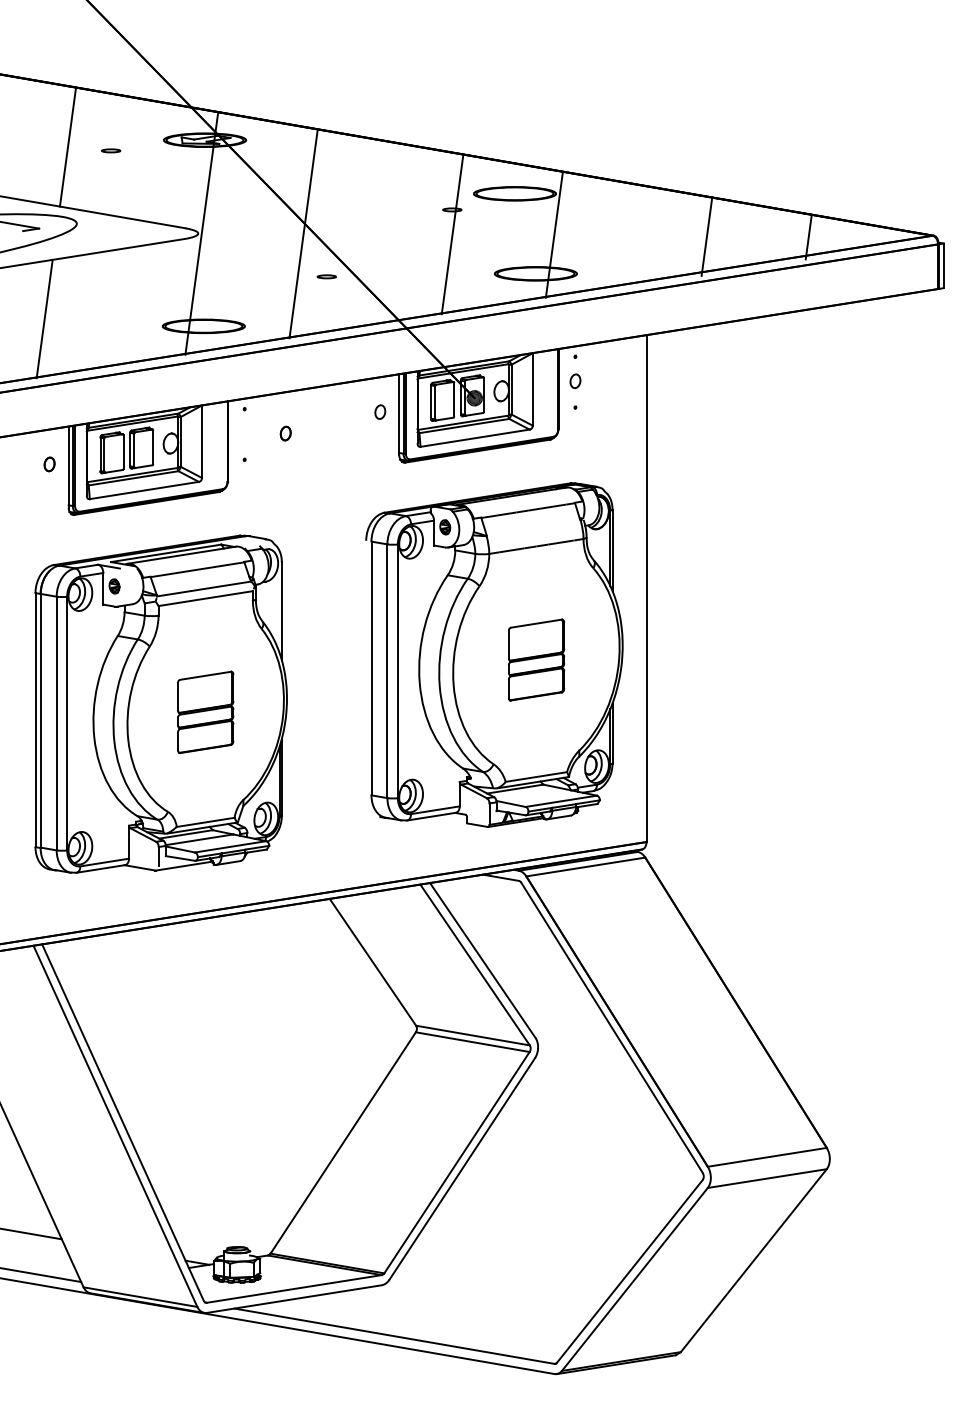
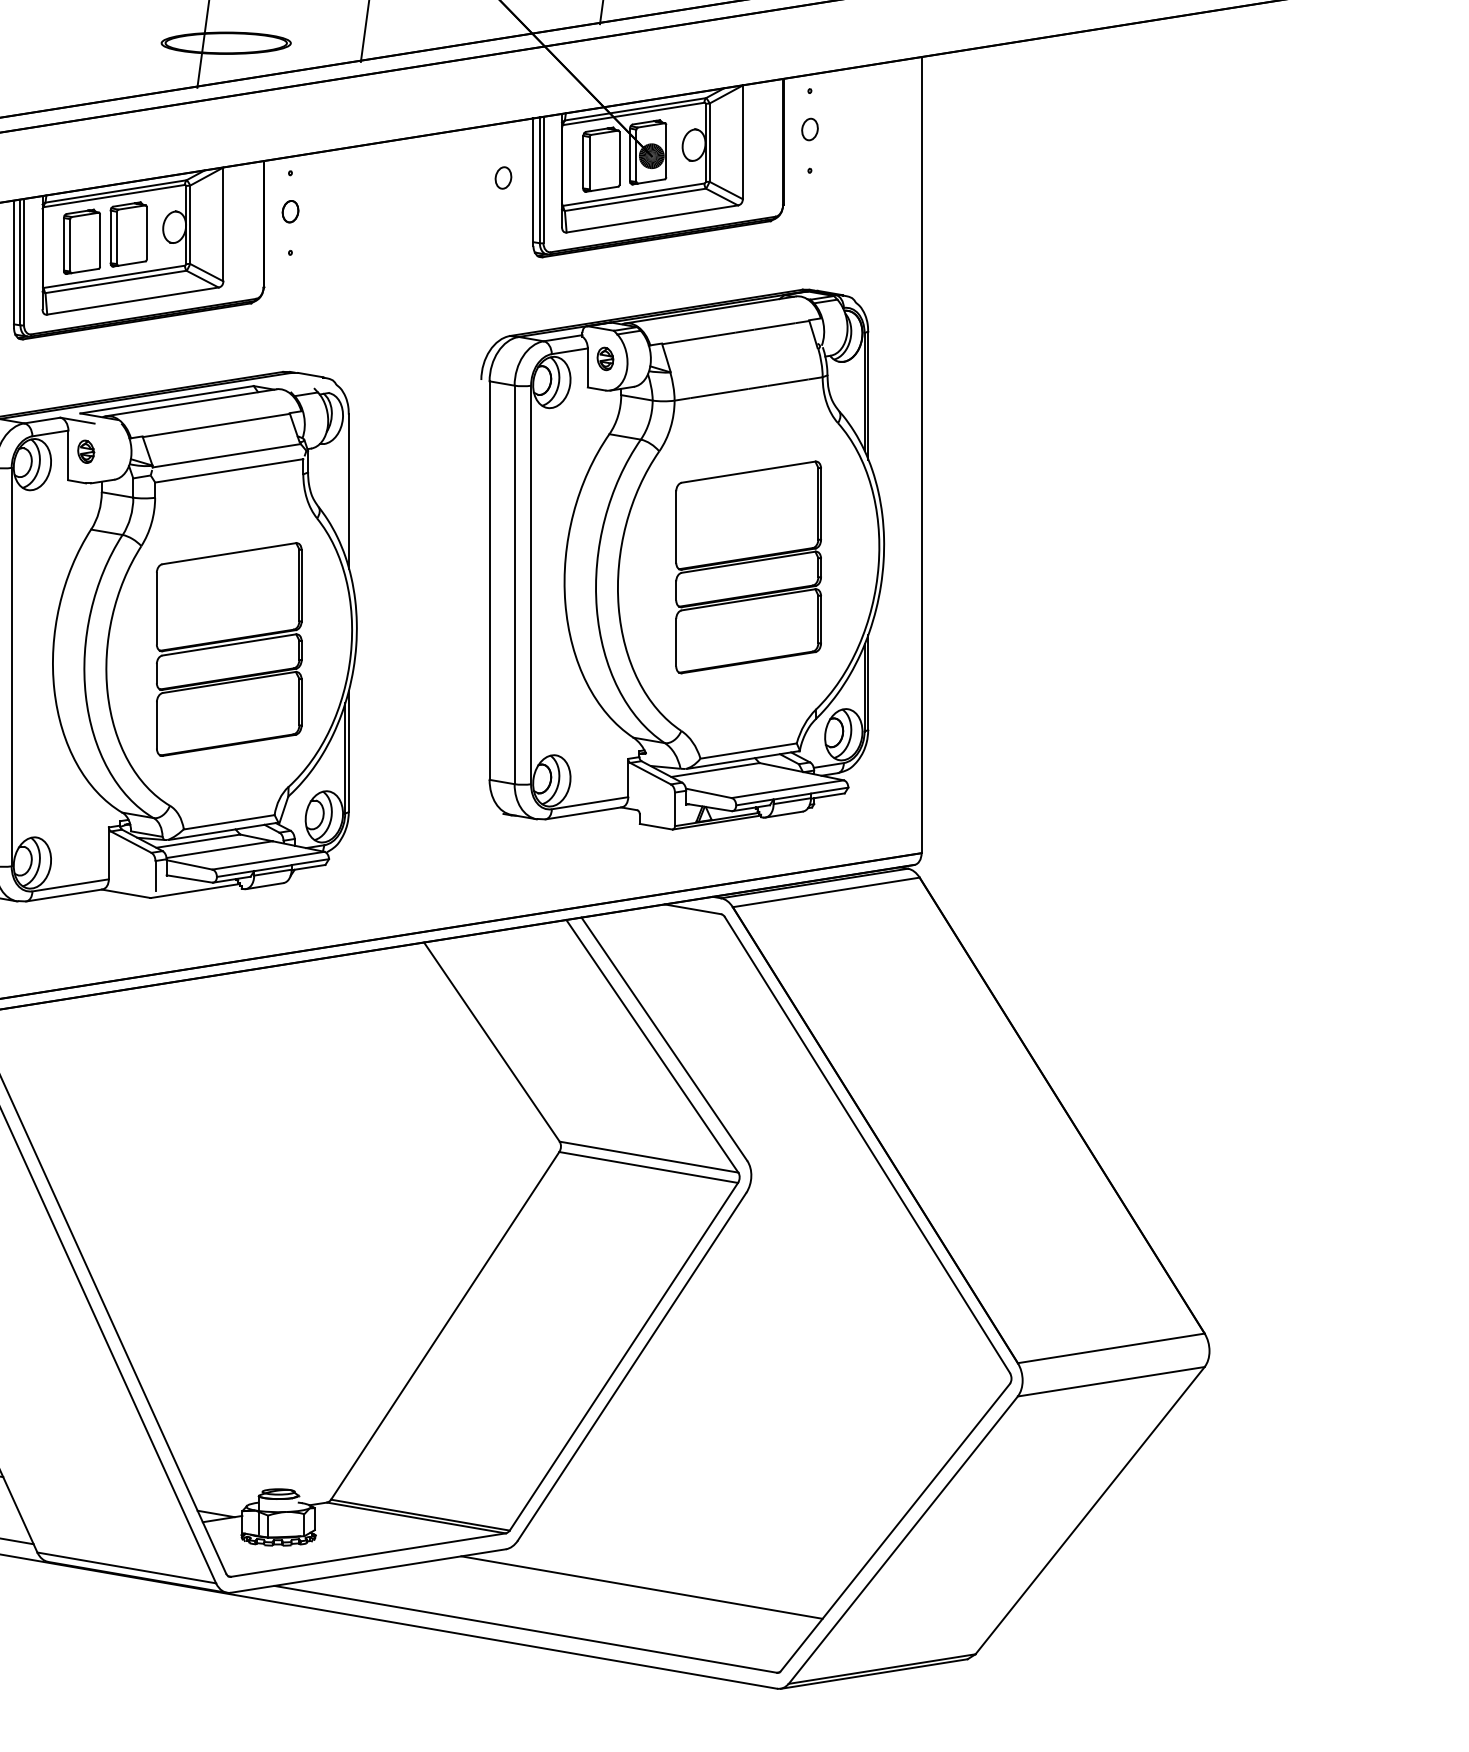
part: (285, 433) -> (290, 211), moved
part: (536, 659) -> (748, 566), size x1.67
part: (205, 712) -> (228, 649), size x1.67
line: (468, 1309) -> (641, 1587), added

